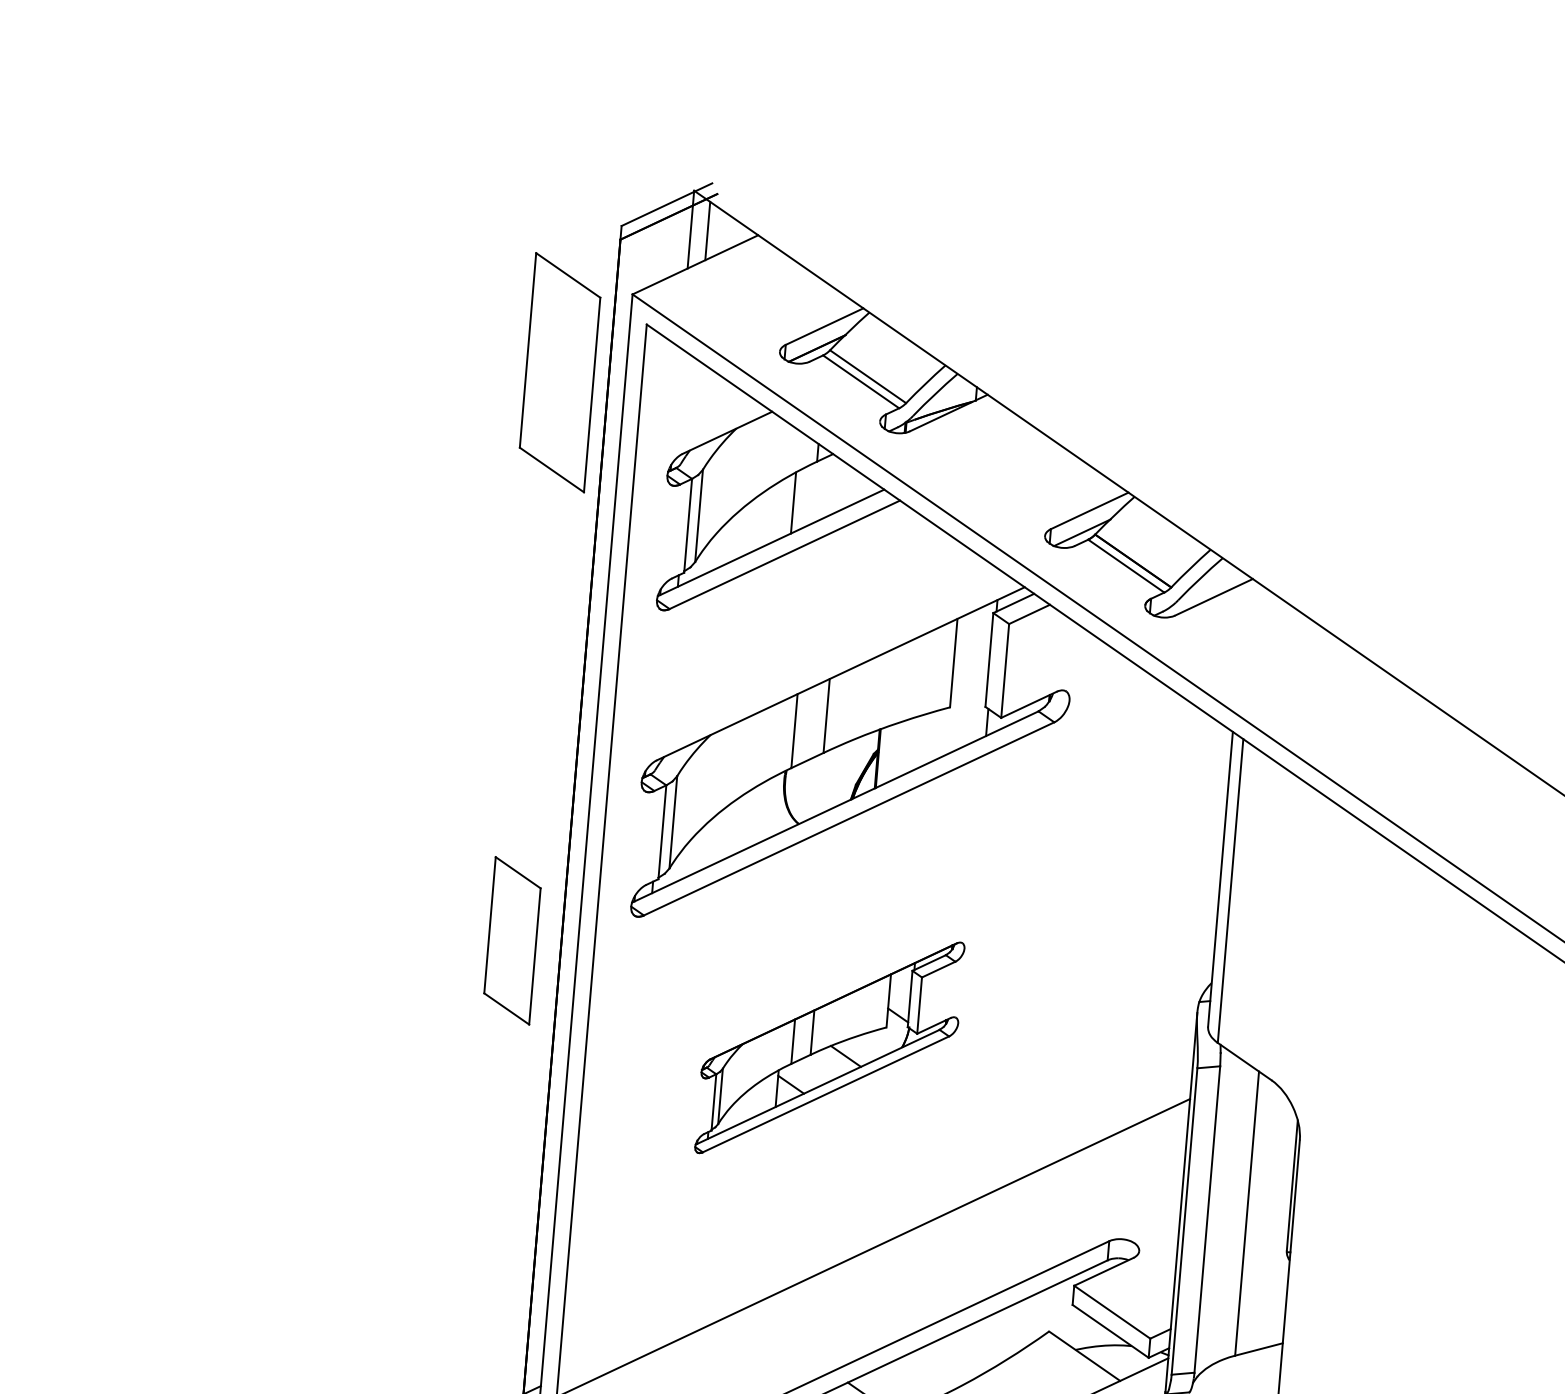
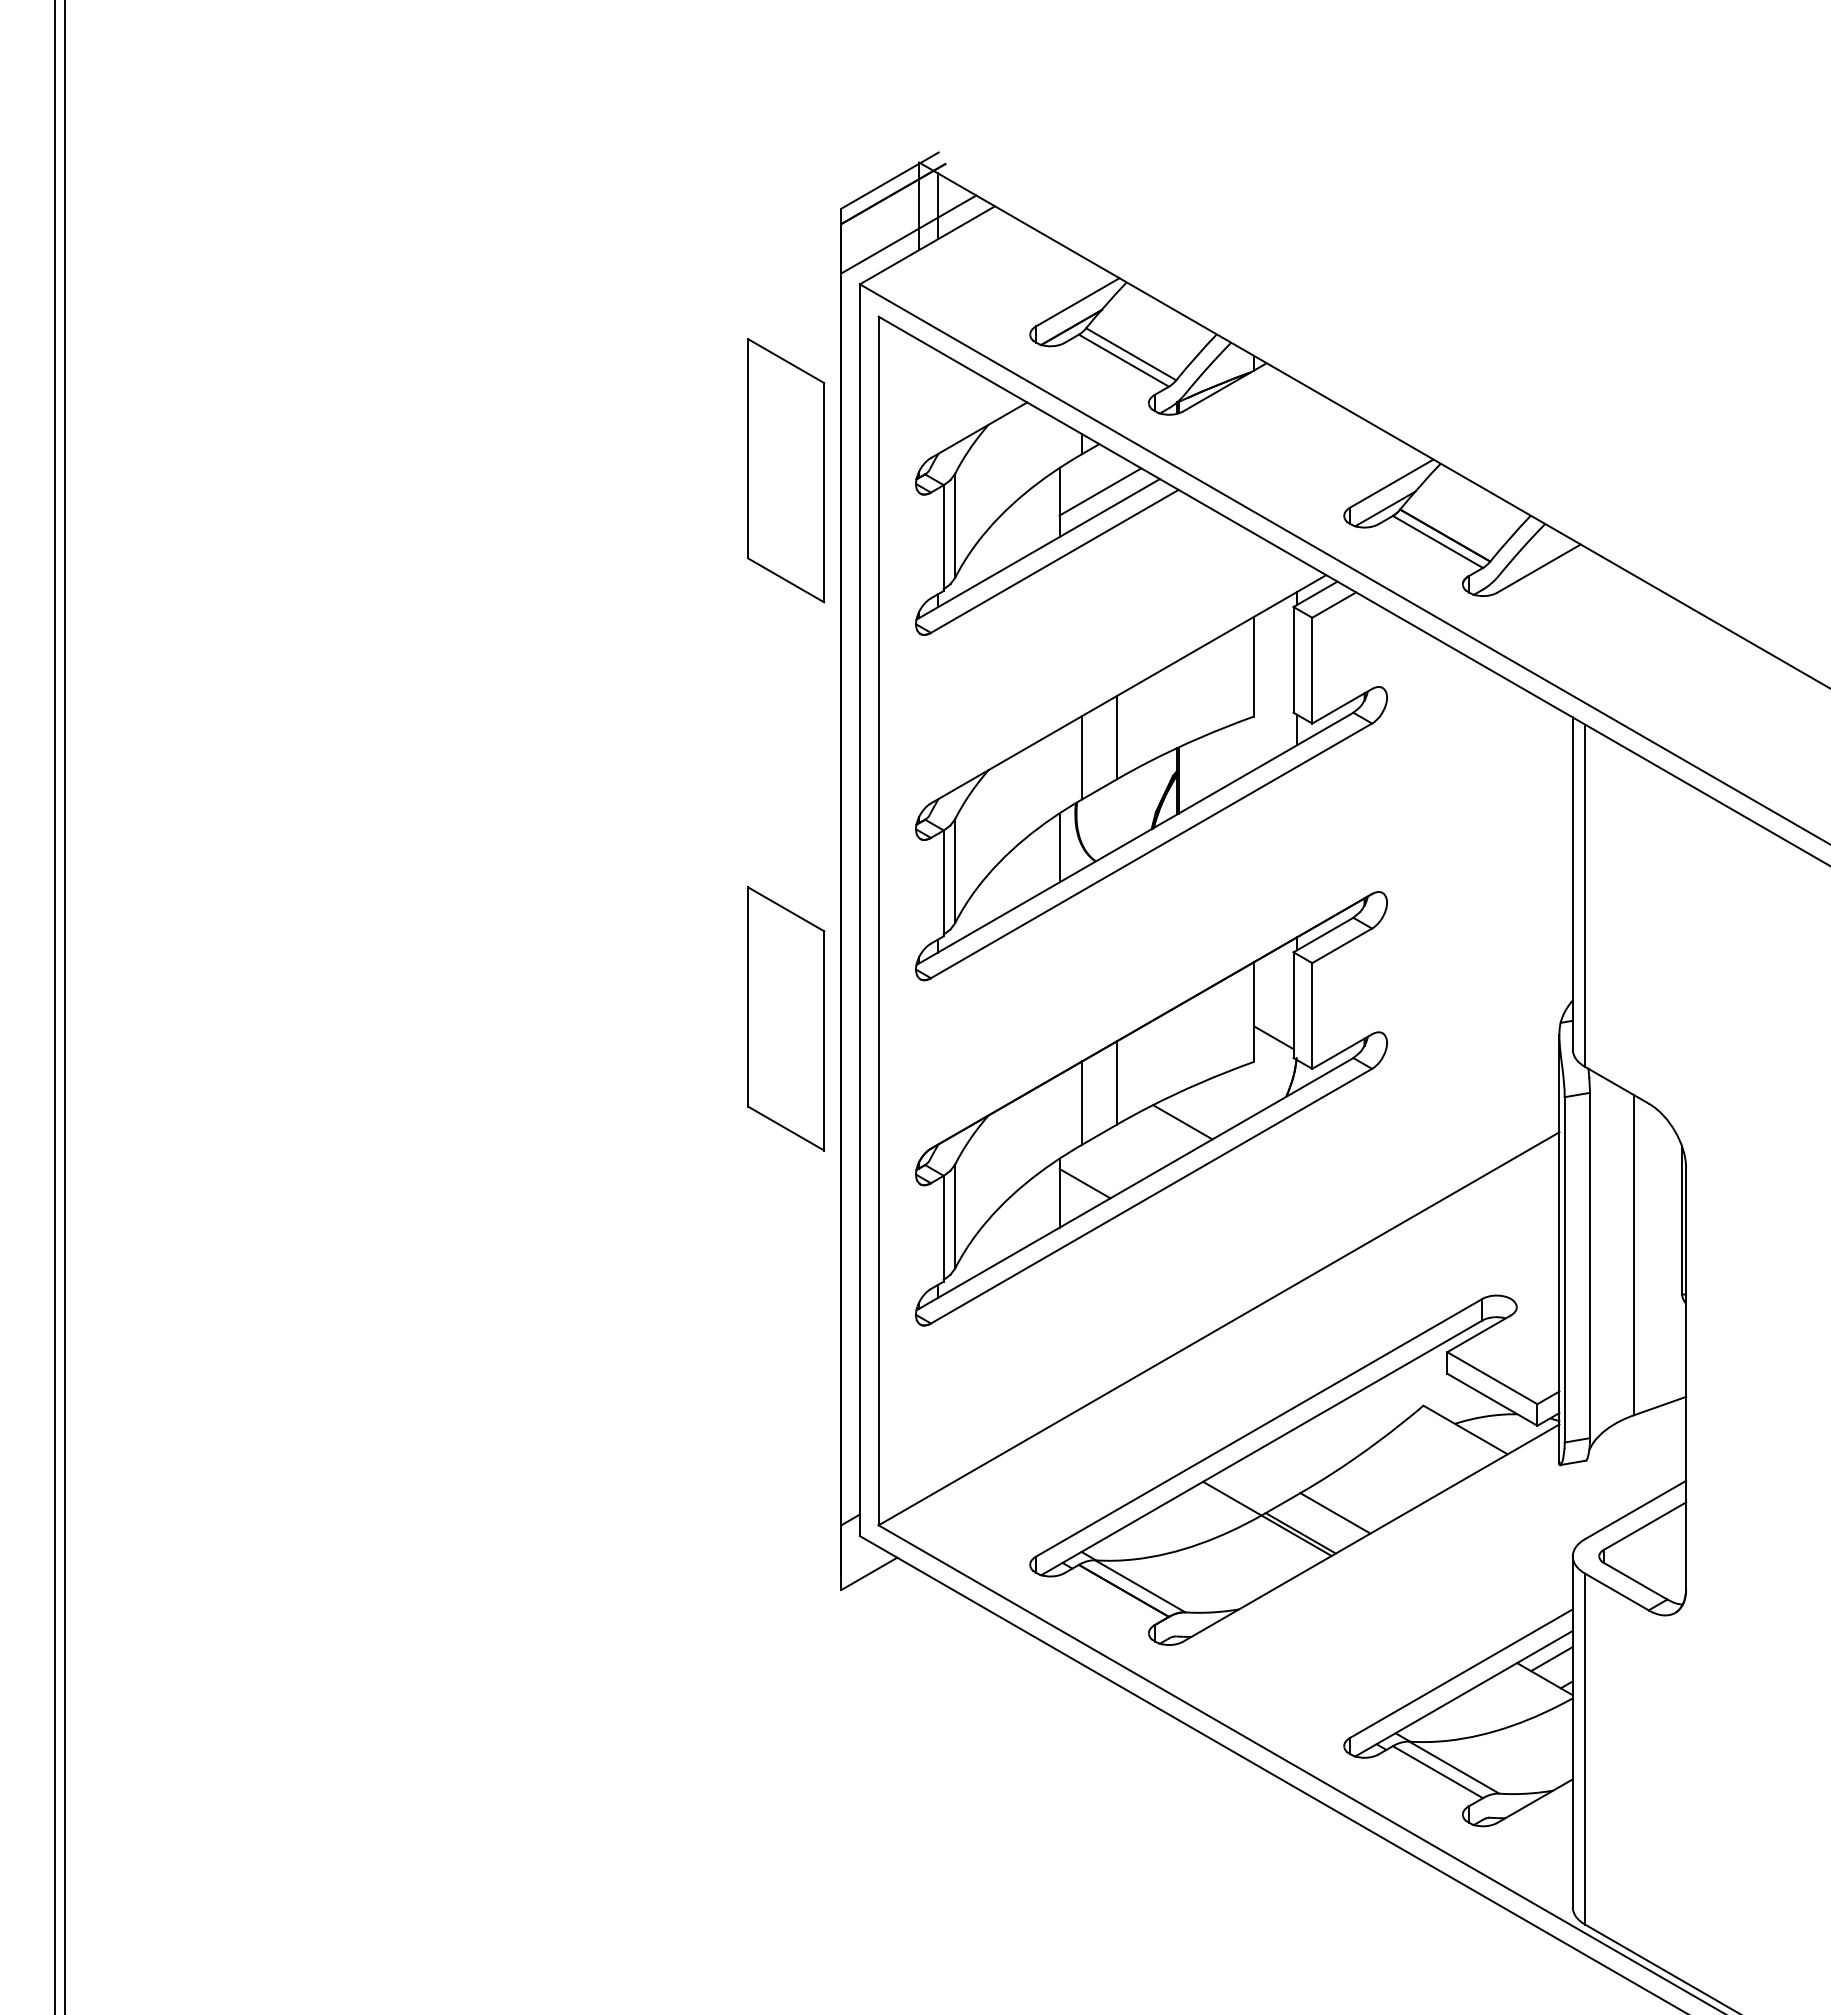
line: (679, 253) -> (908, 234), added
part: (560, 372) -> (786, 470), moved
line: (830, 496) -> (1100, 491), added
line: (767, 809) -> (1059, 847), added
part: (512, 940) -> (786, 1018), size x1.43
part: (829, 1047) -> (1151, 1108), size x1.67

